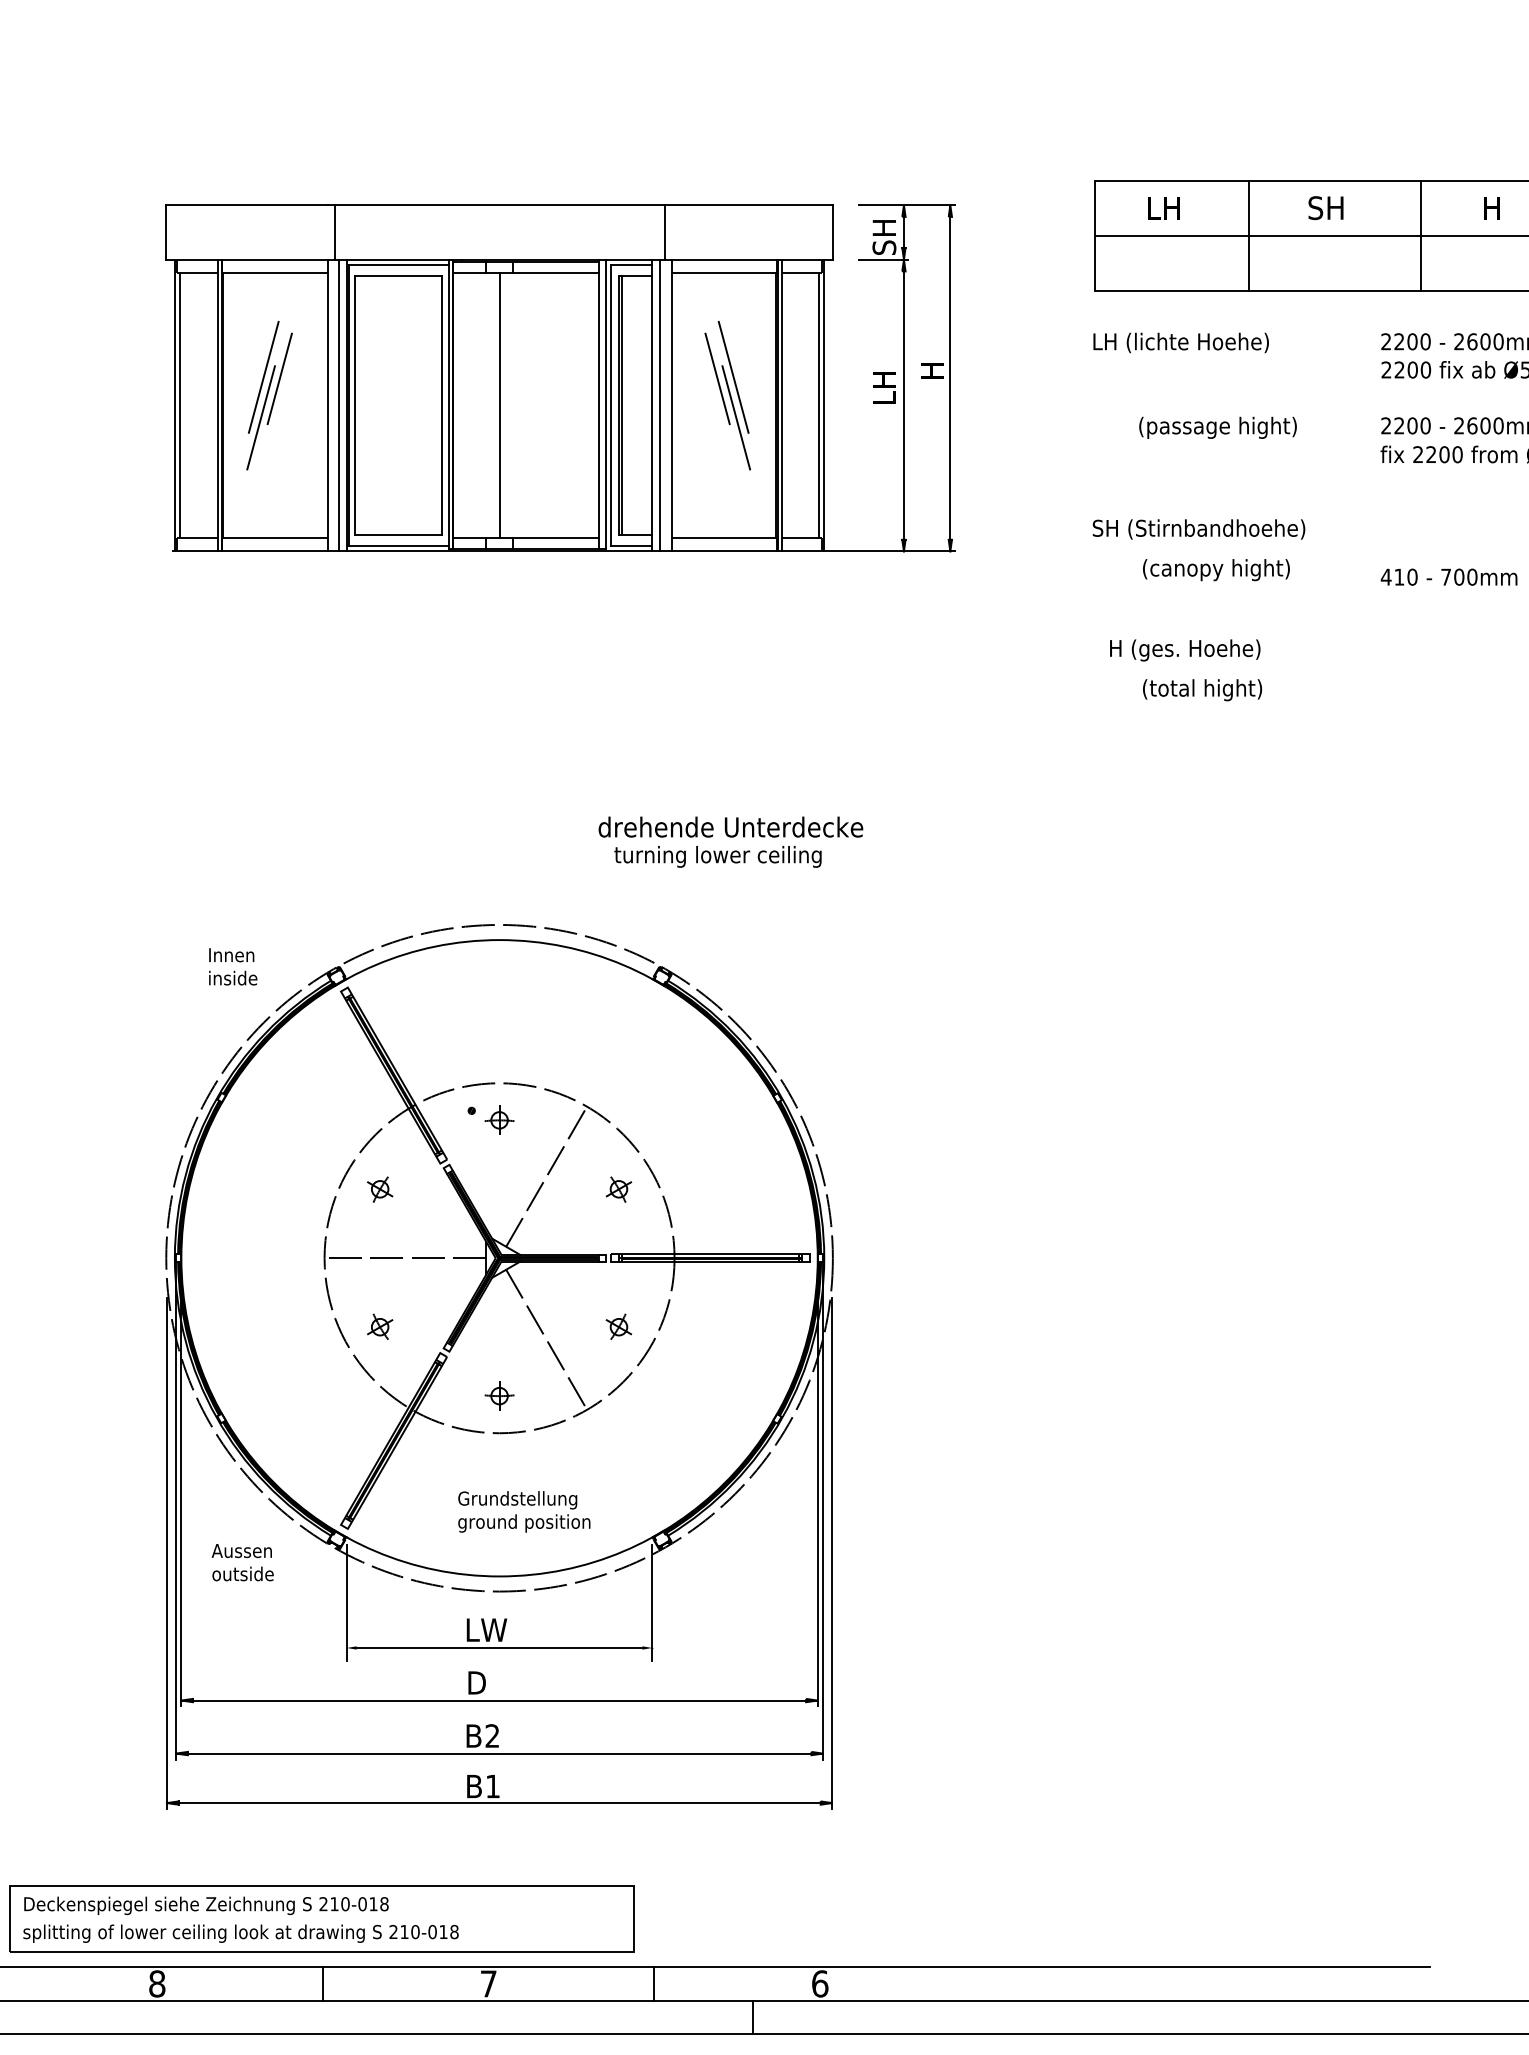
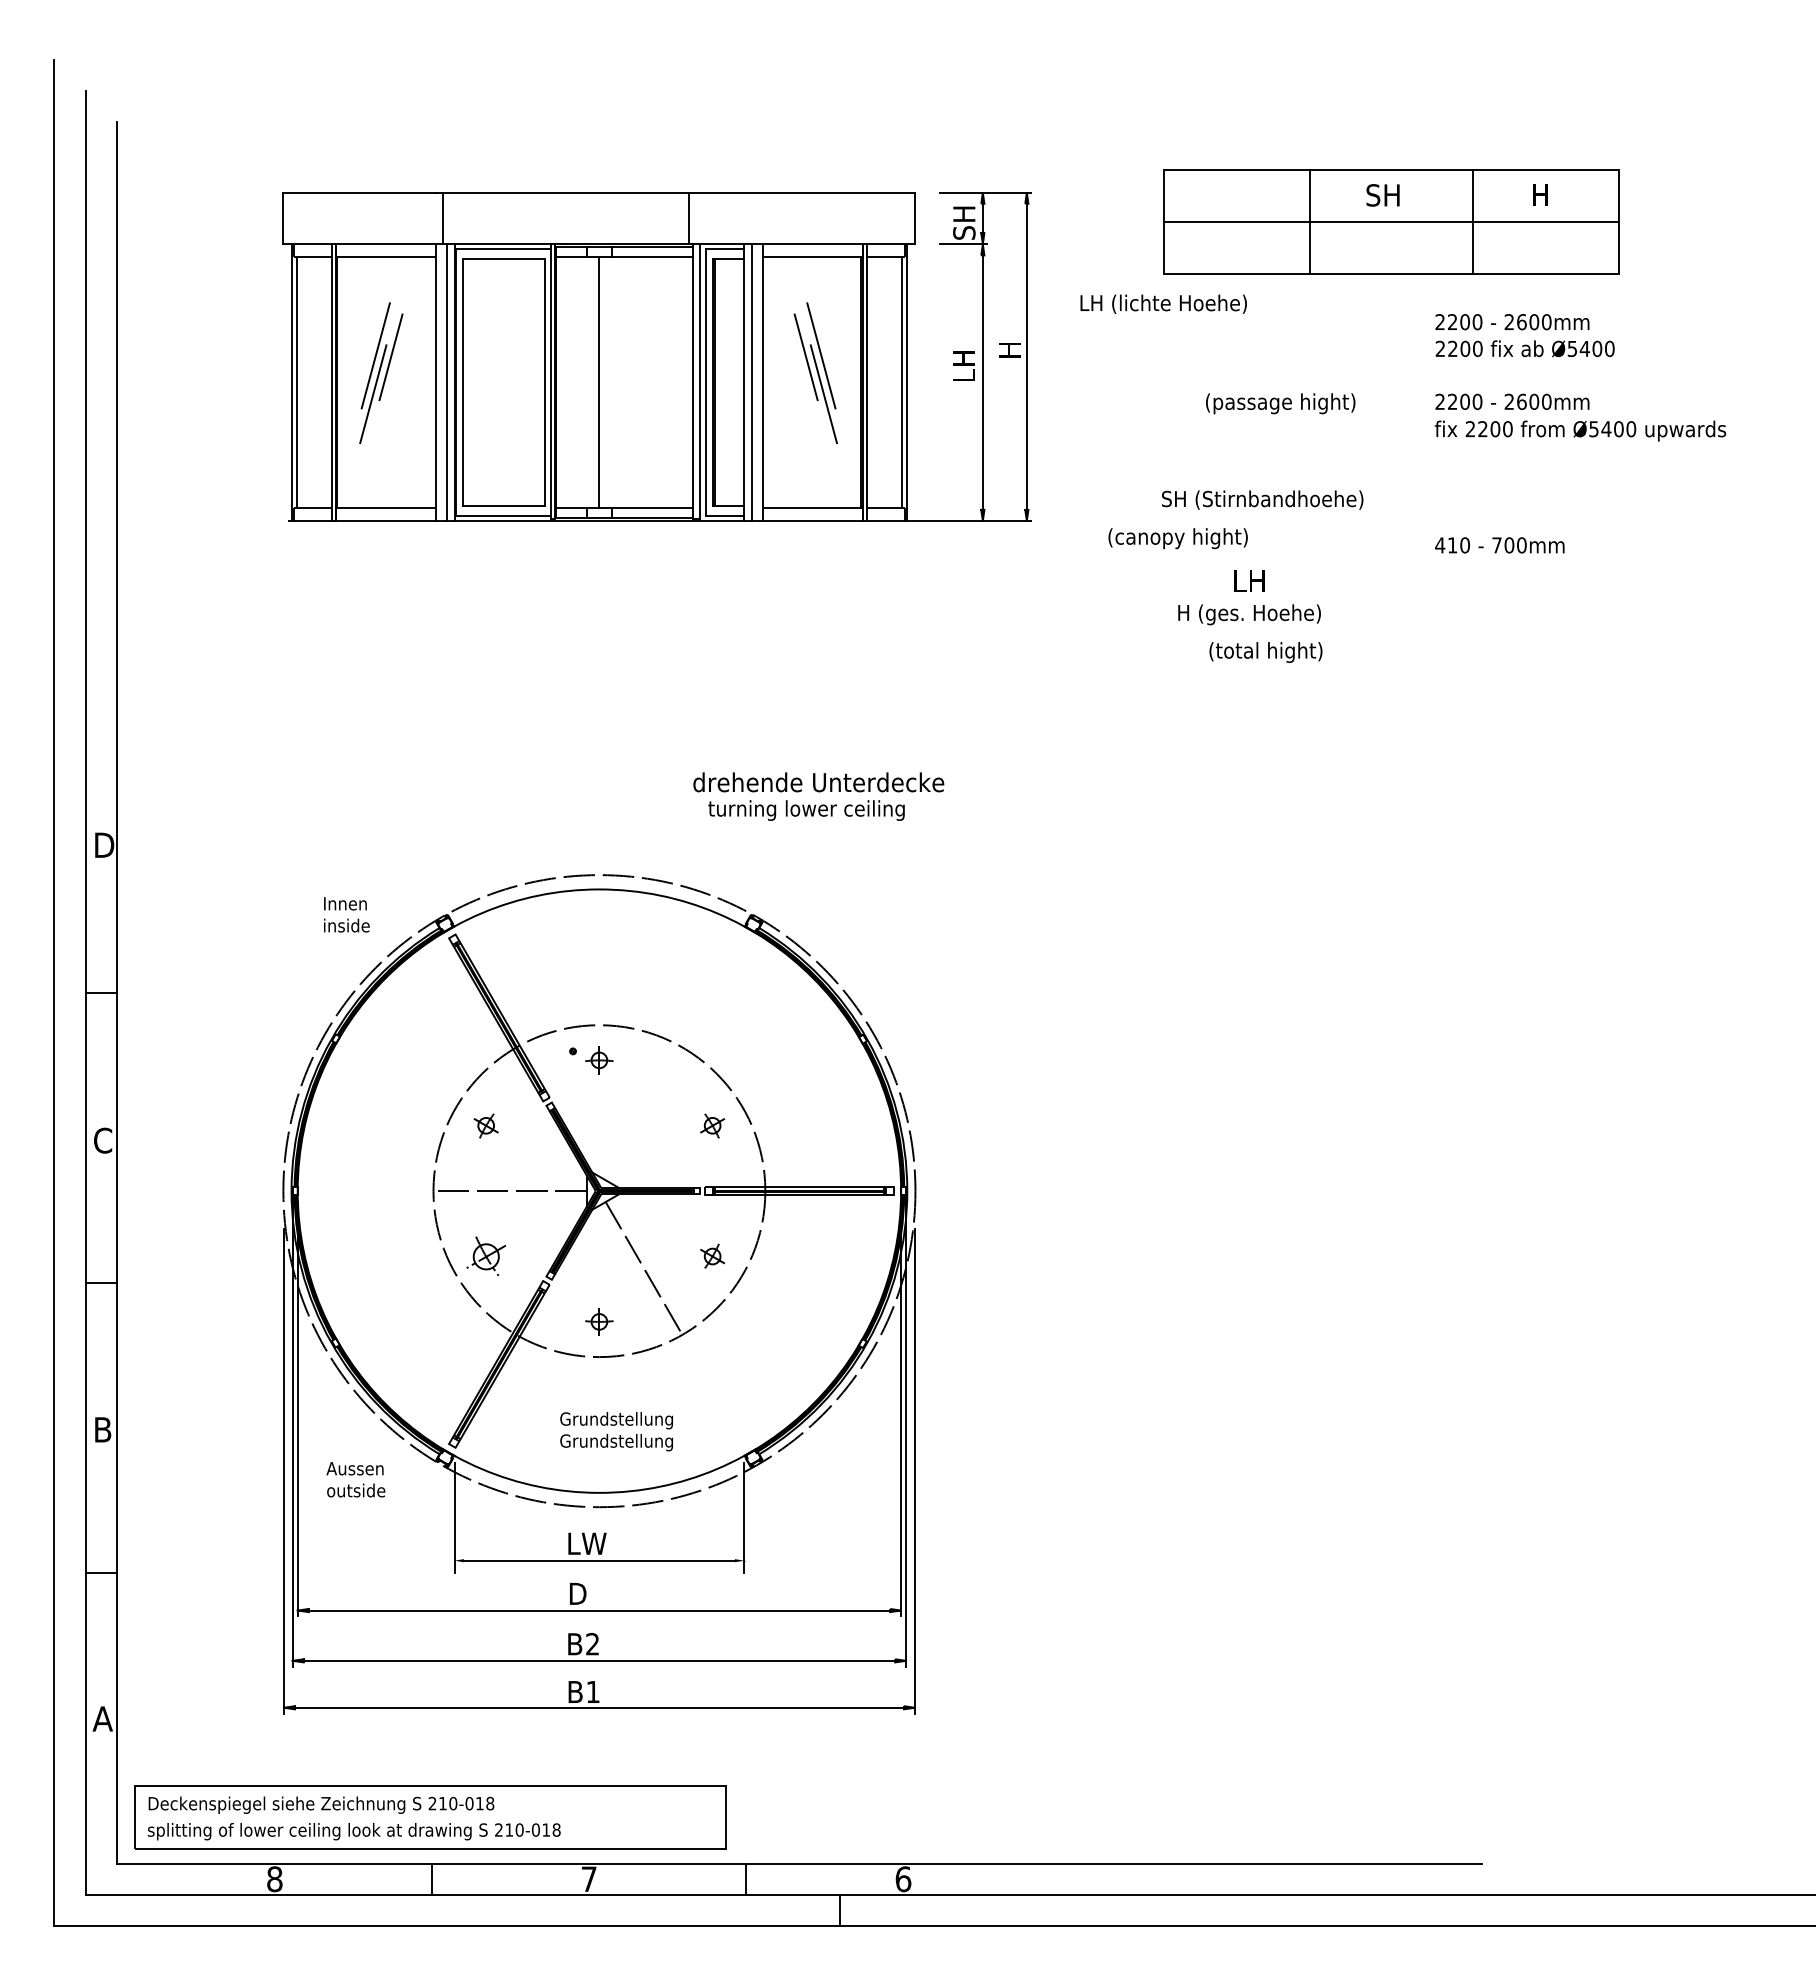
text: (1164, 207) -> (1249, 580), moved
line: (664, 232) -> (688, 218), moved
text: (1180, 342) -> (1163, 303), moved
text: (1215, 569) -> (1177, 538), moved
line: (546, 1176) -> (643, 1113), removed
part: (379, 1326) -> (485, 1255), size x1.6
text: (523, 1523) -> (622, 1442), ground position -> Grundstellung

